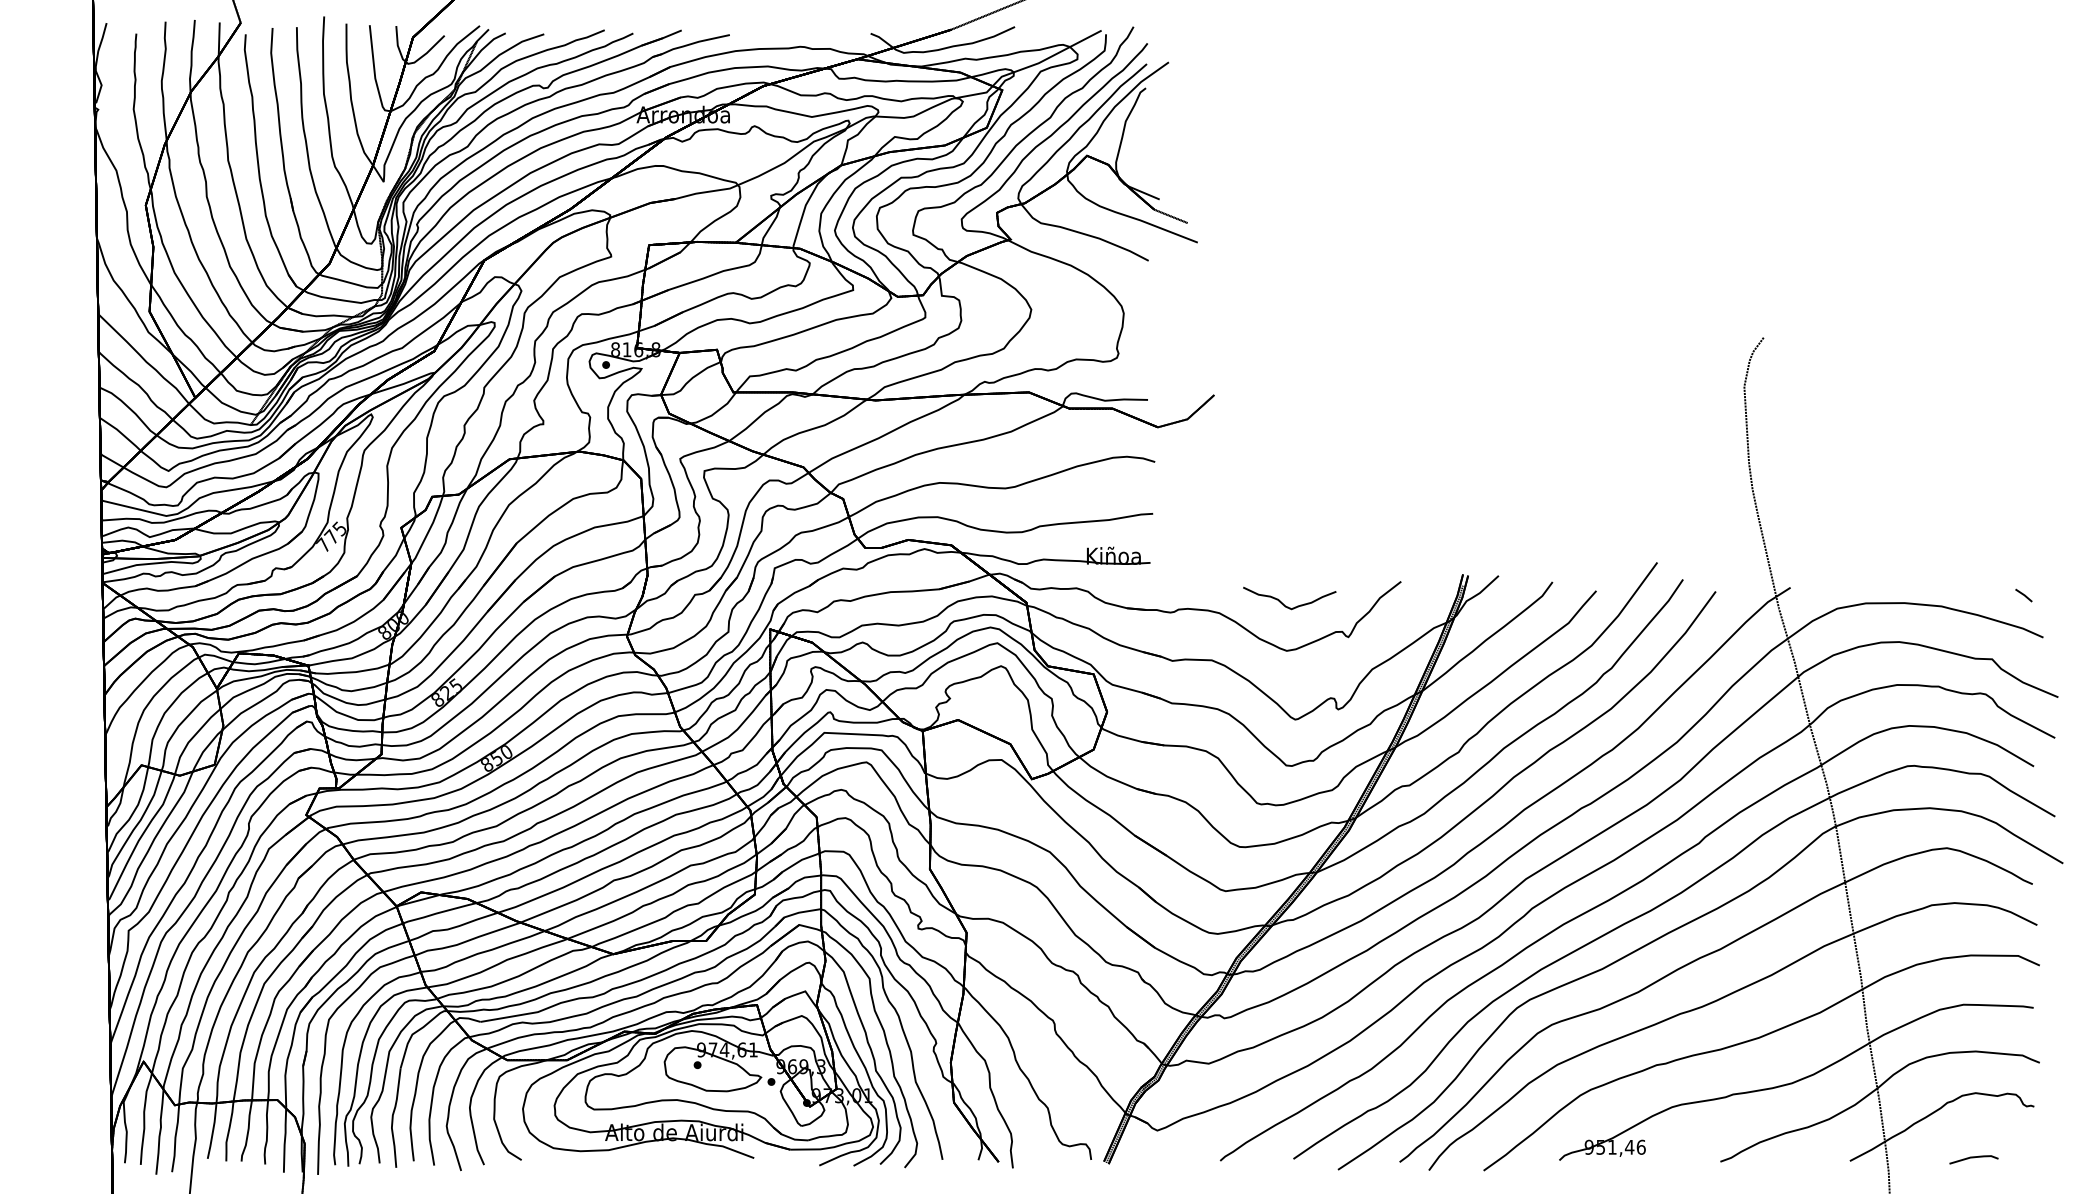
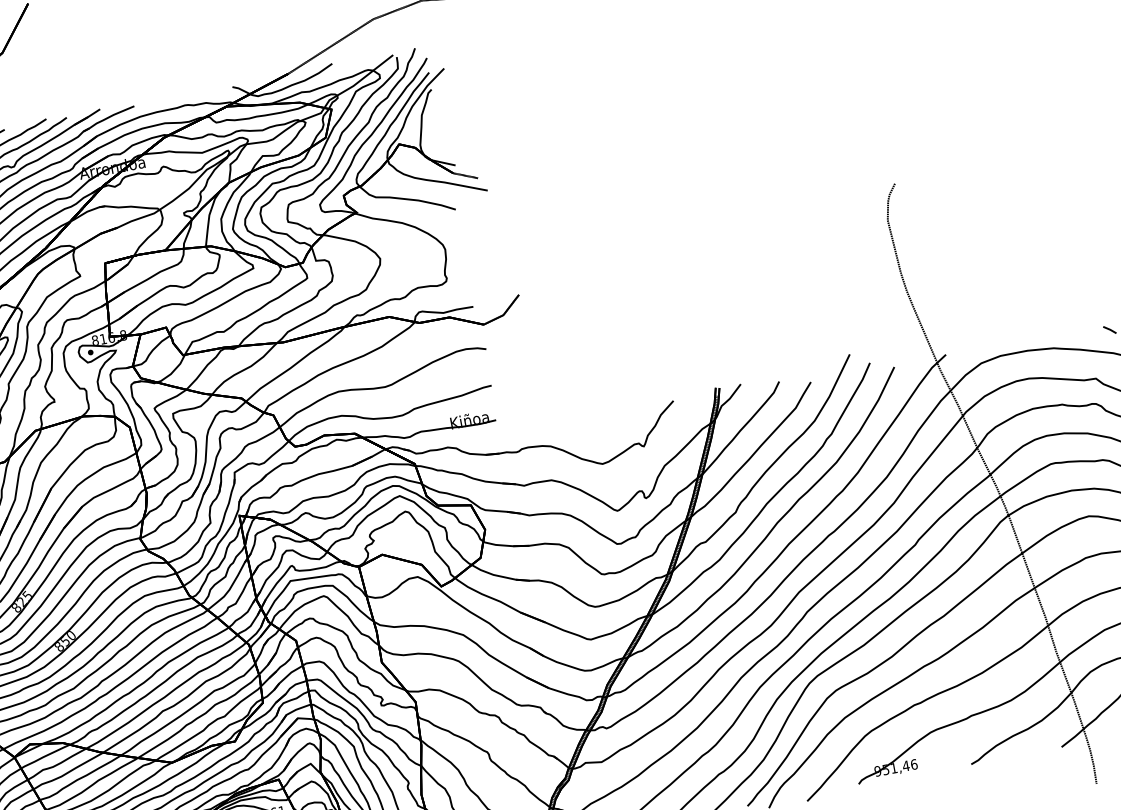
part: (1286, 605) -> (596, 432), removed

